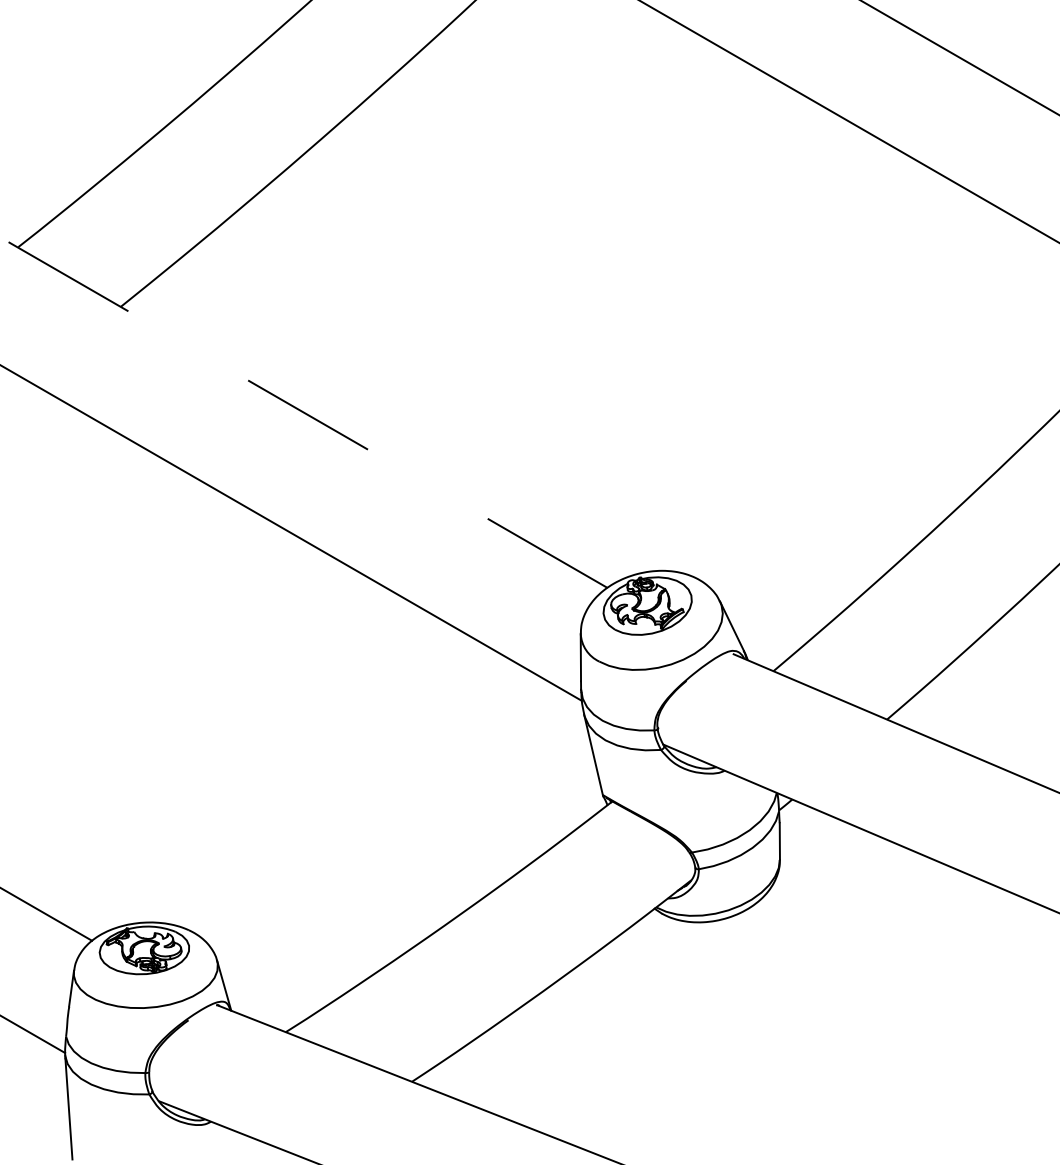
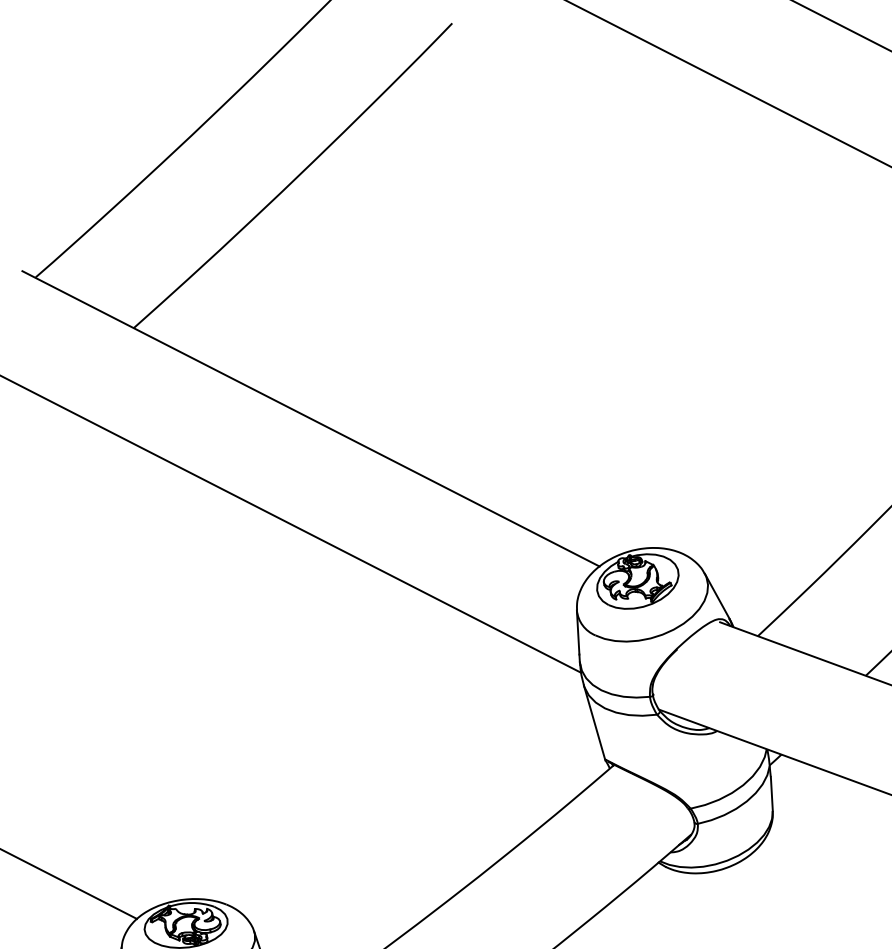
line: (305, 413) -> (310, 418), dashed -> solid

